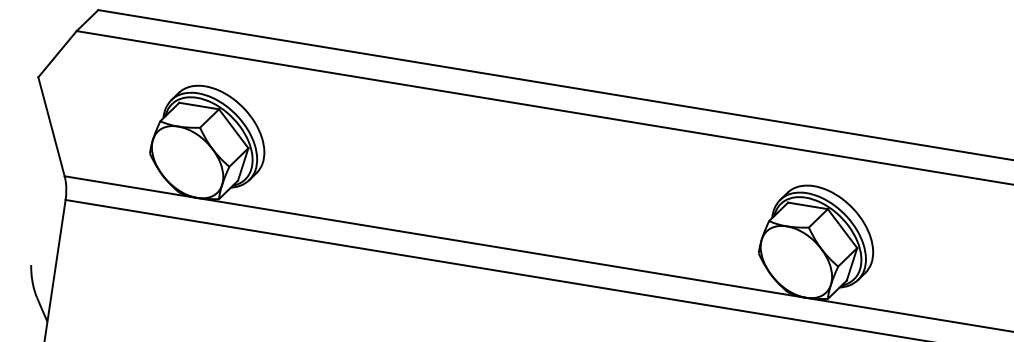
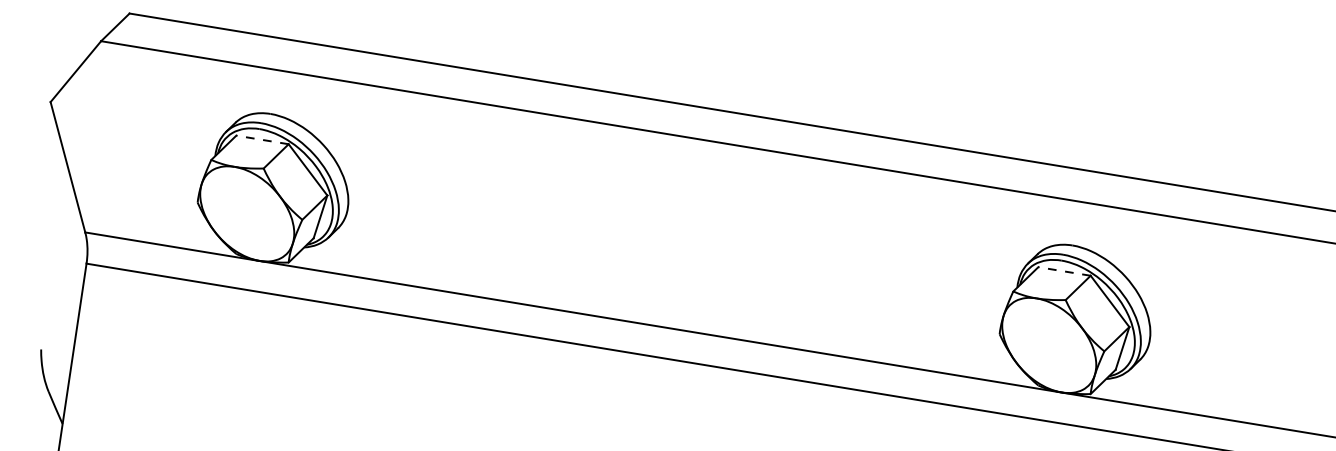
line: (199, 105) -> (262, 139), solid -> dashed
line: (807, 205) -> (1064, 271), solid -> dashed

